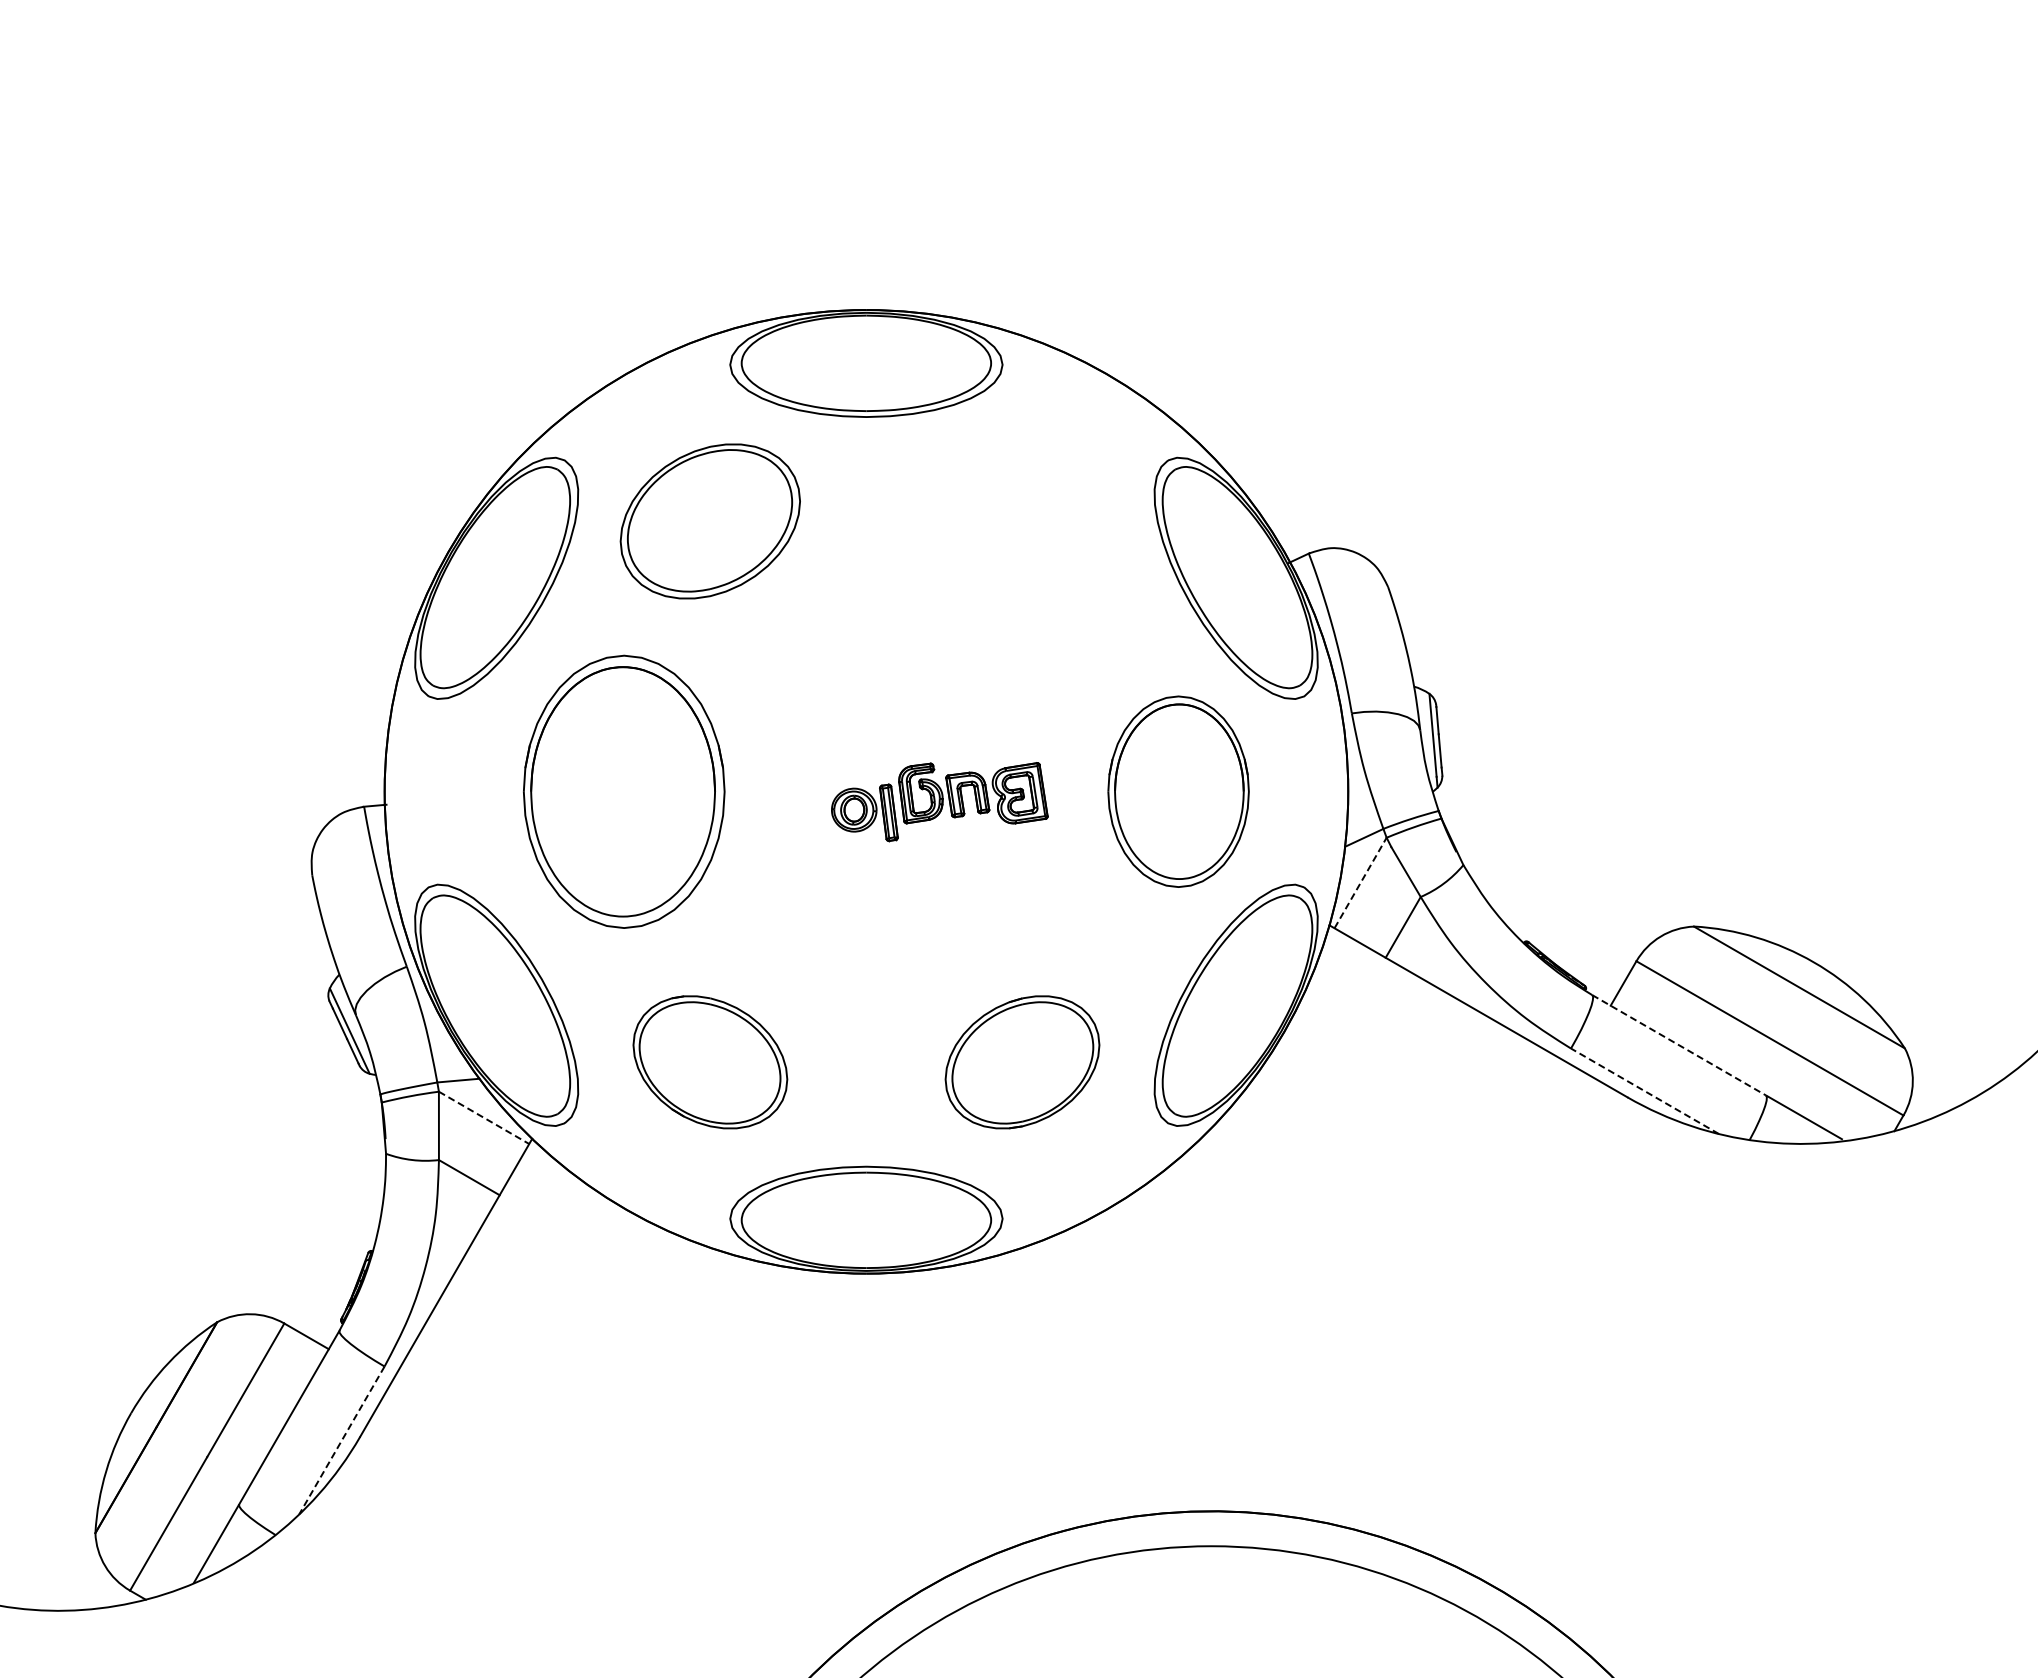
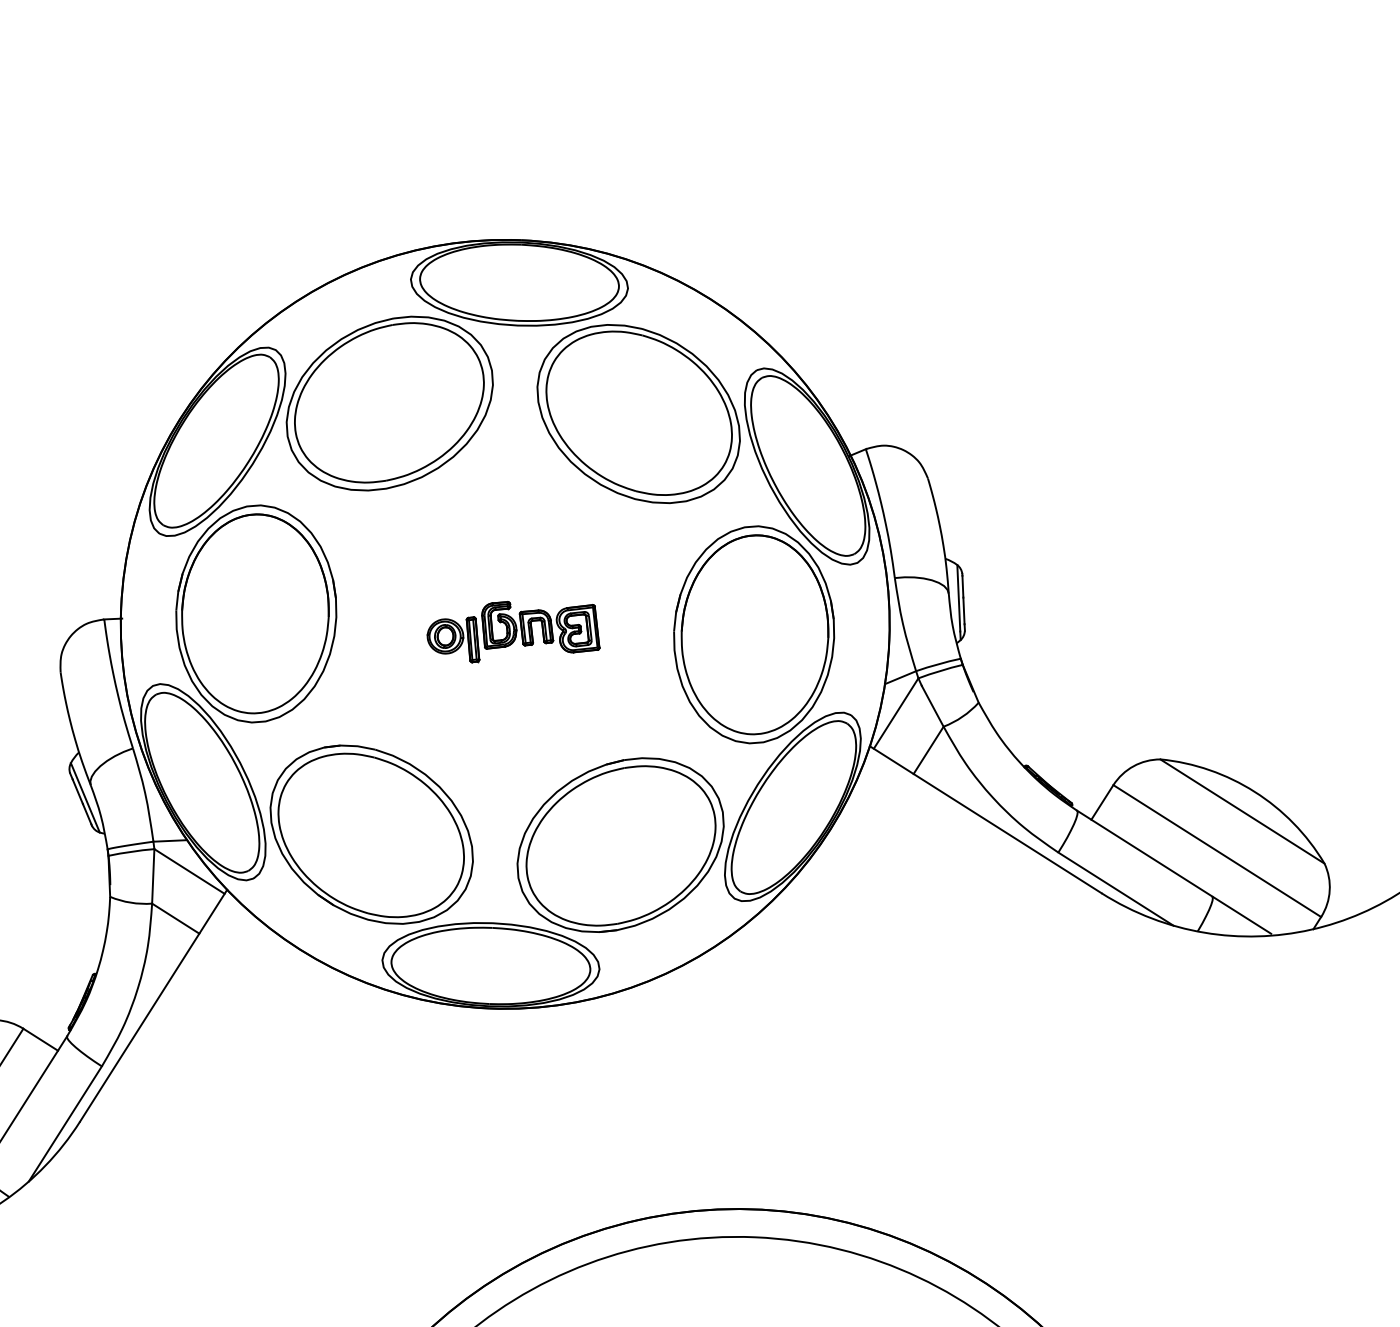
part: (710, 521) -> (389, 403), size x1.43
part: (1022, 521) -> (638, 414), added
part: (624, 791) -> (256, 613), moved
part: (1178, 791) -> (754, 634), size x1.43
part: (939, 802) -> (513, 633), moved
line: (1360, 882) -> (896, 713), dashed -> solid
line: (1679, 1045) -> (1144, 853), dashed -> solid
part: (710, 1062) -> (371, 834), size x1.67
part: (1022, 1062) -> (620, 845), size x1.67
line: (1644, 1091) -> (1115, 889), dashed -> solid
line: (484, 1118) -> (189, 872), dashed -> solid
line: (341, 1440) -> (65, 1123), dashed -> solid

